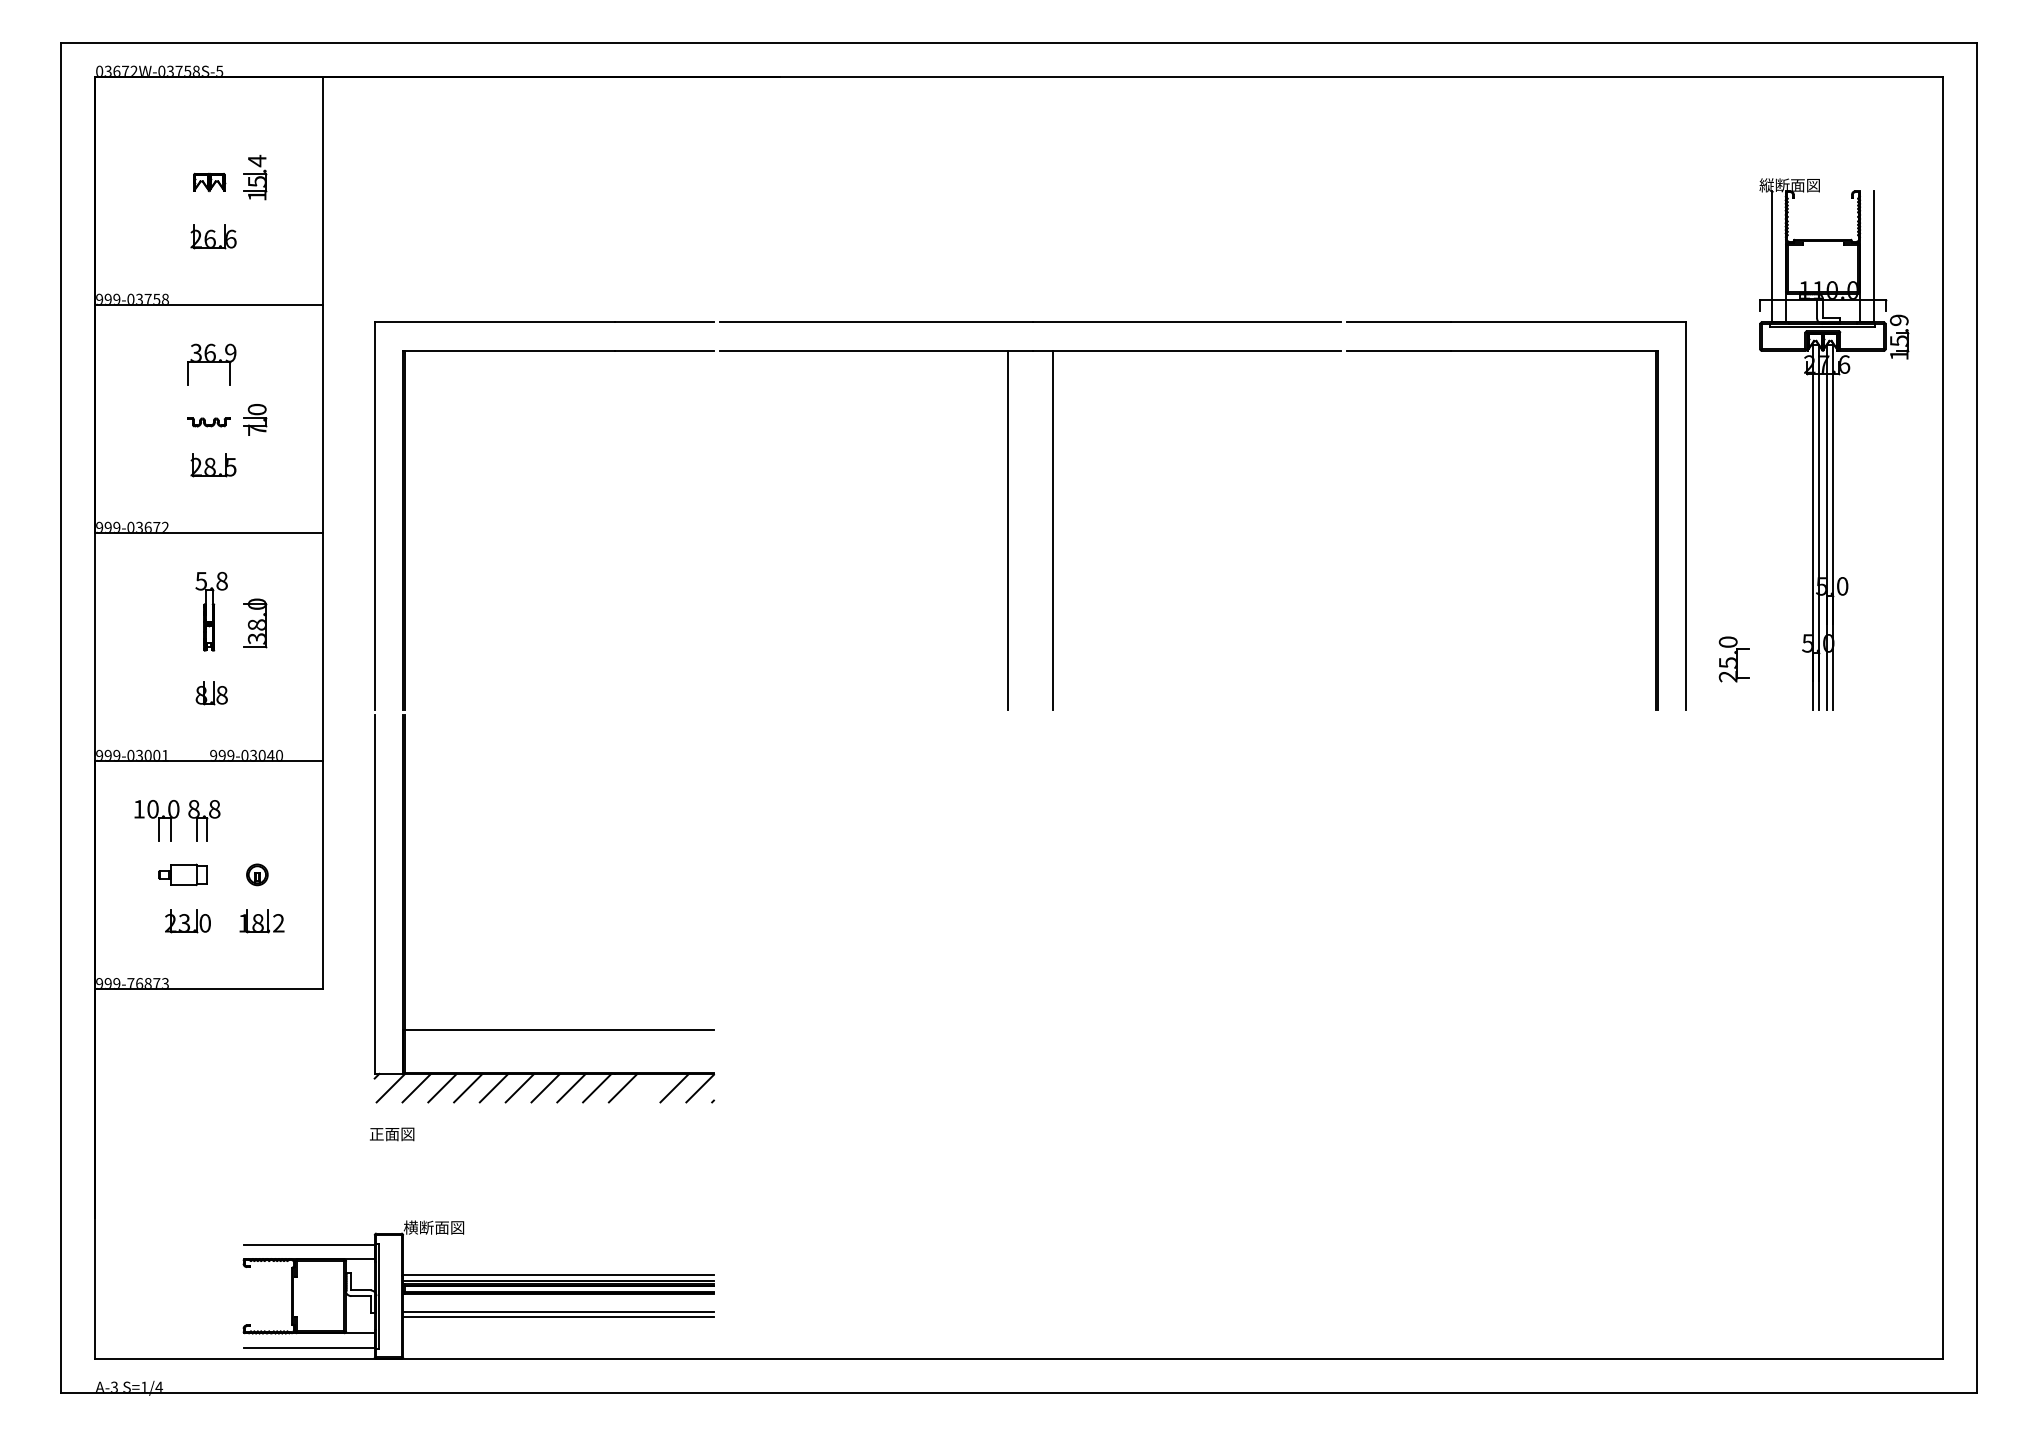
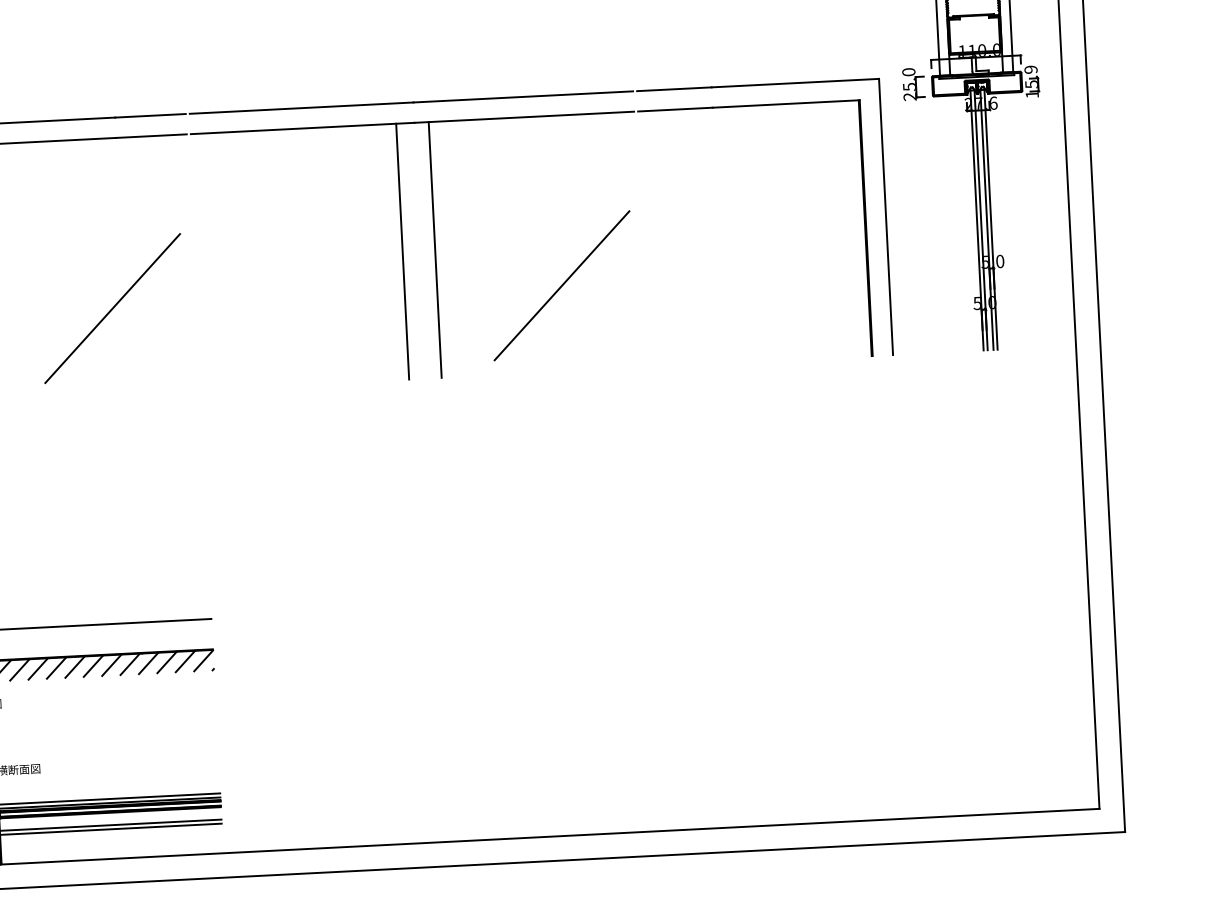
line: (597, 588) -> (112, 308), added
line: (1227, 588) -> (561, 285), added
part: (1733, 659) -> (913, 84), moved
line: (648, 1087) -> (166, 662), added

